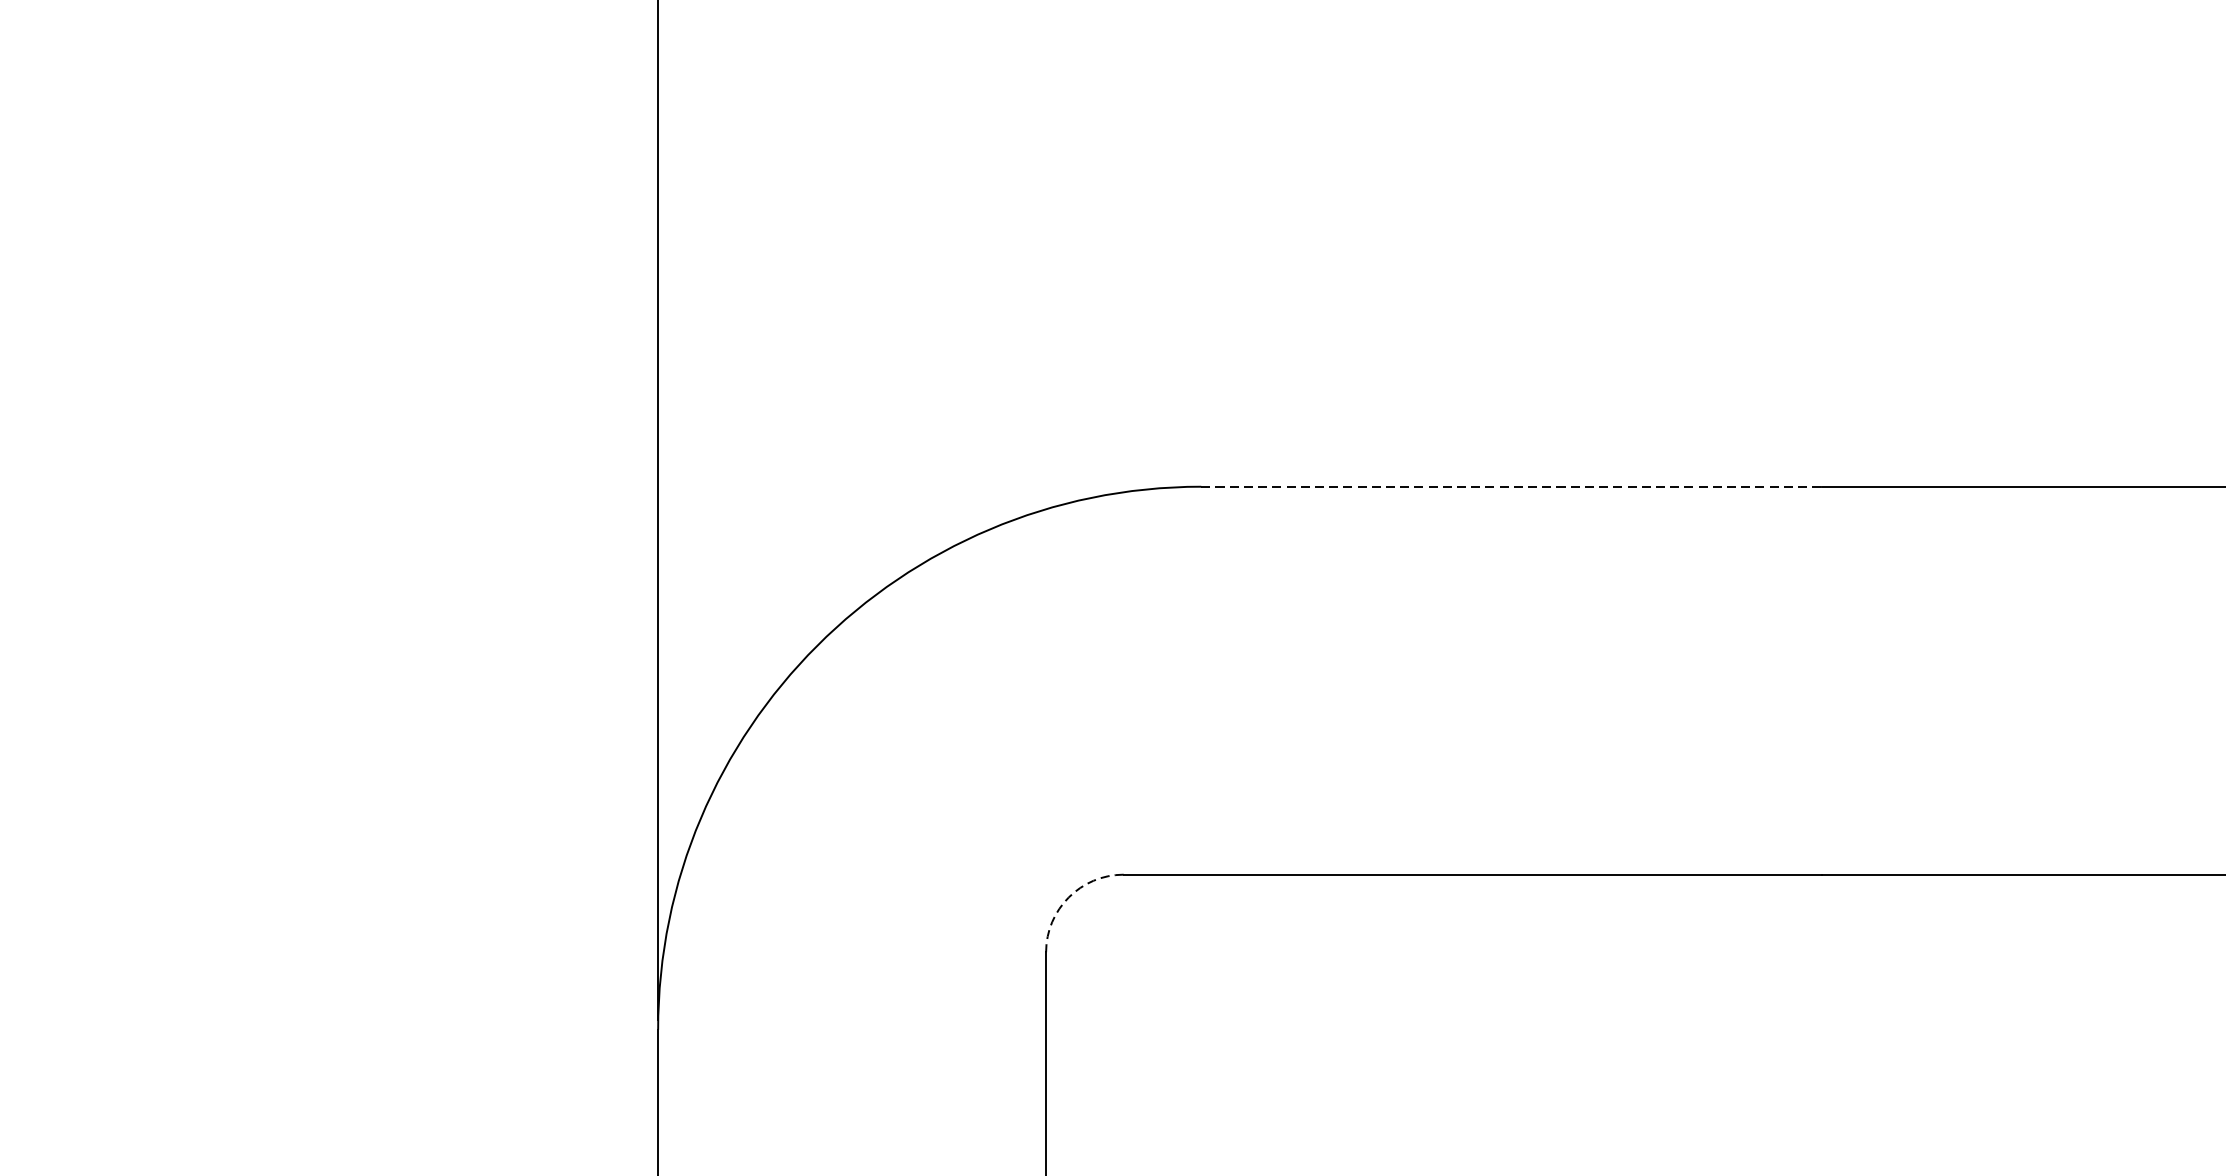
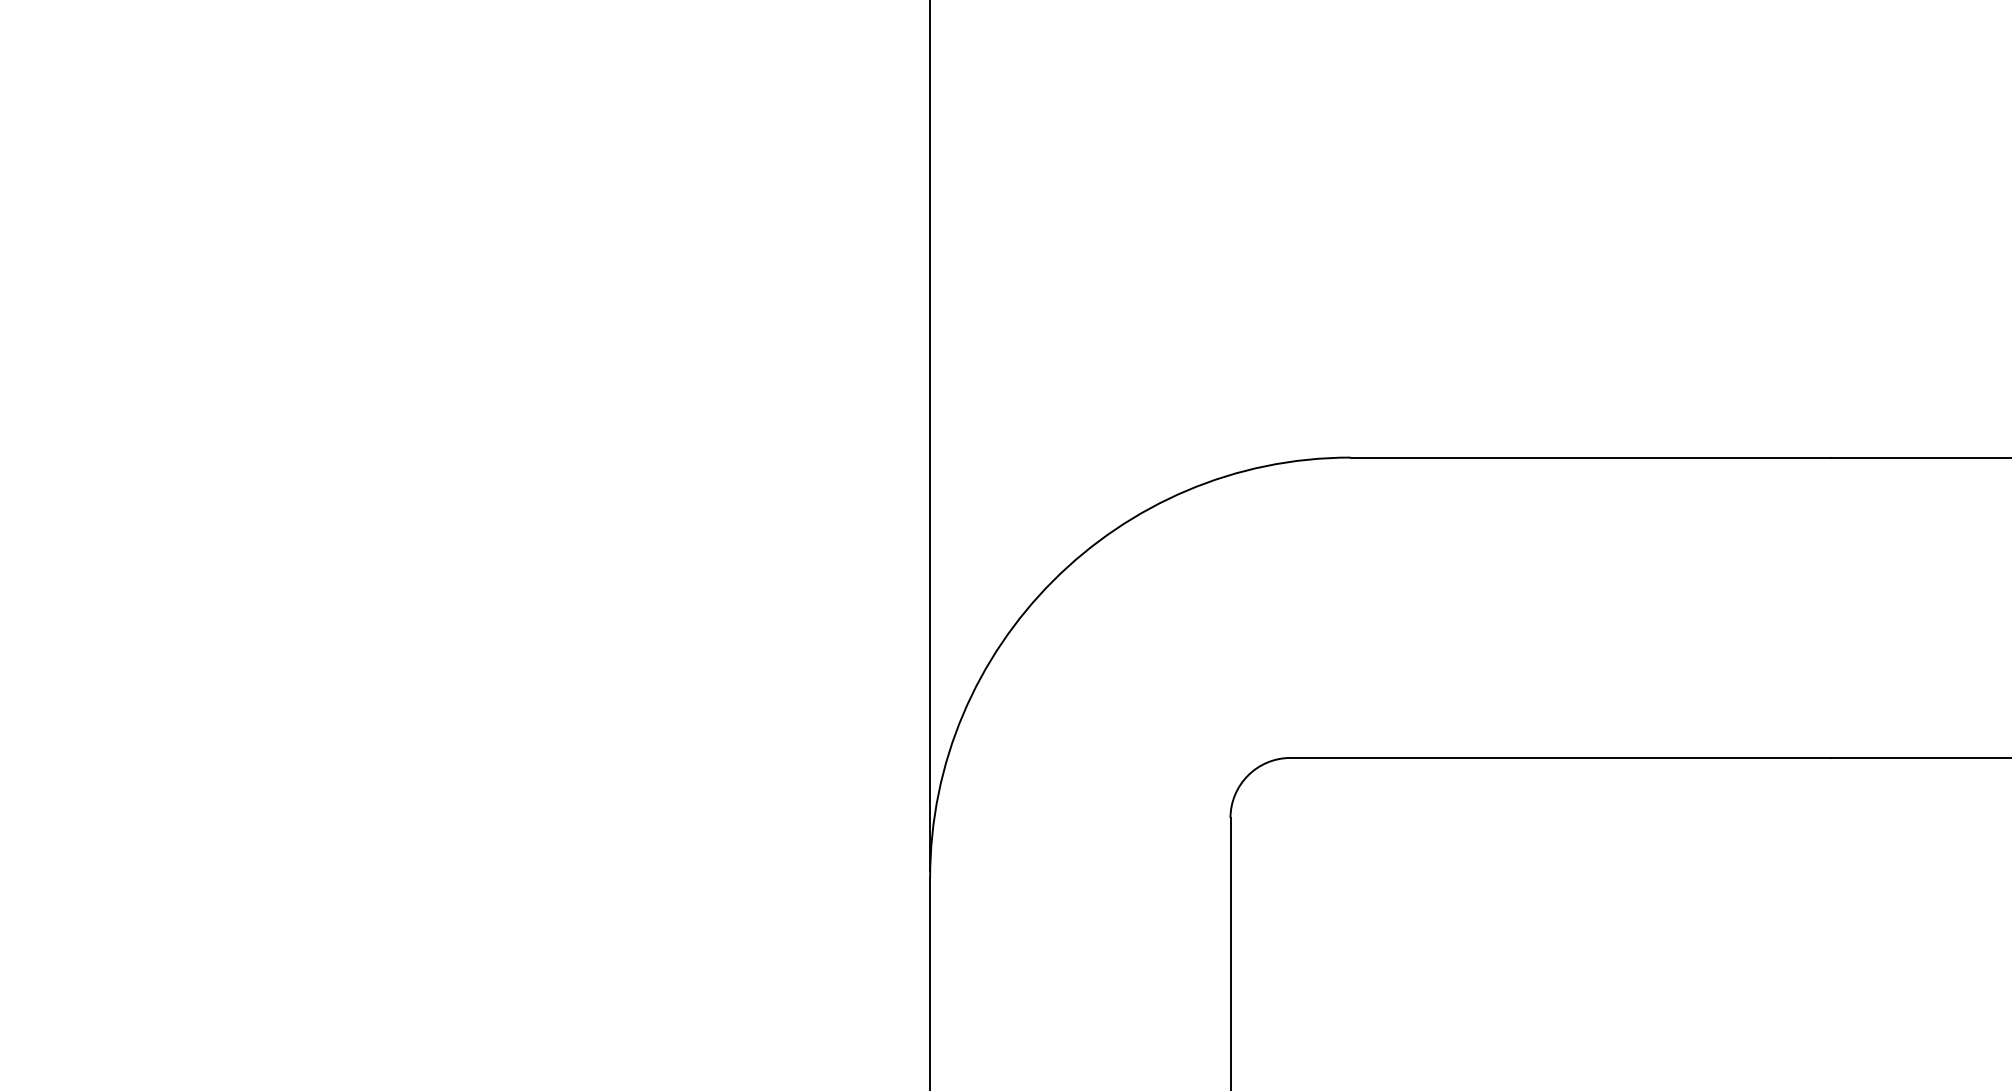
line: (1512, 486) -> (1591, 457), dashed -> solid
arc: (1069, 897) -> (1248, 775), dashed -> solid

